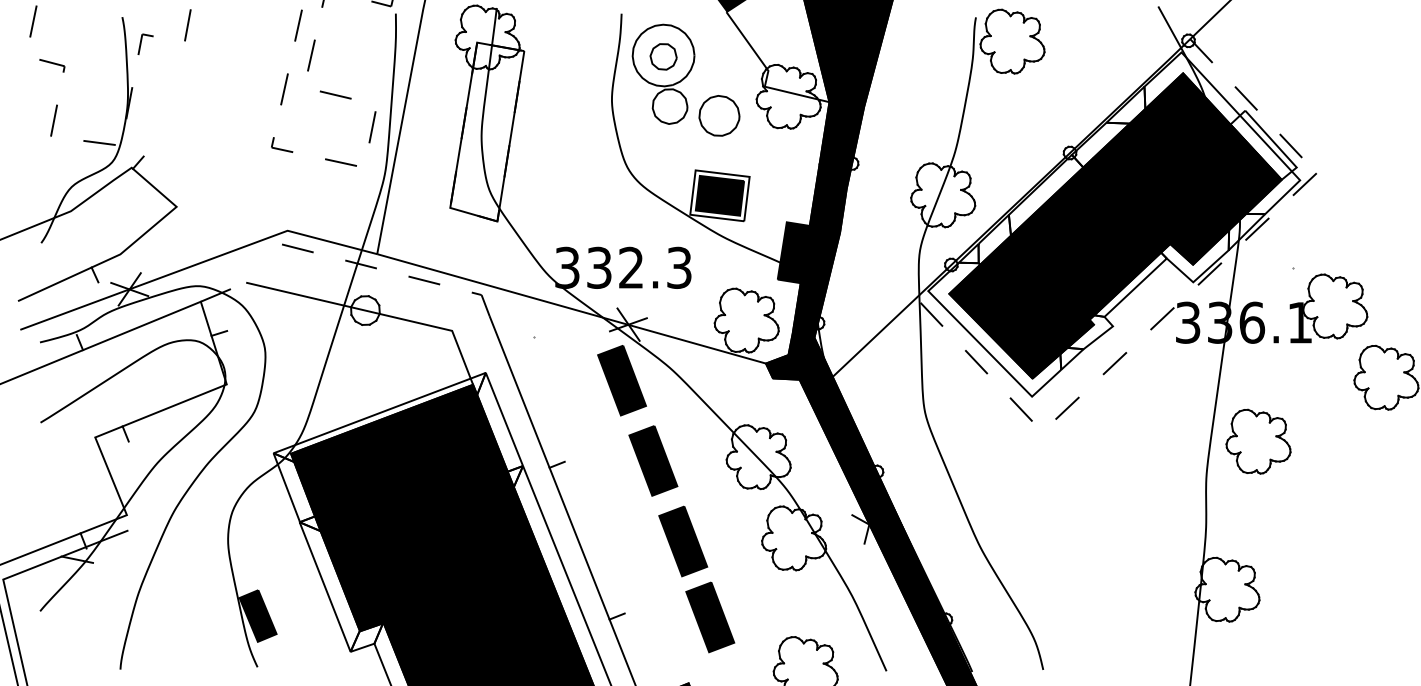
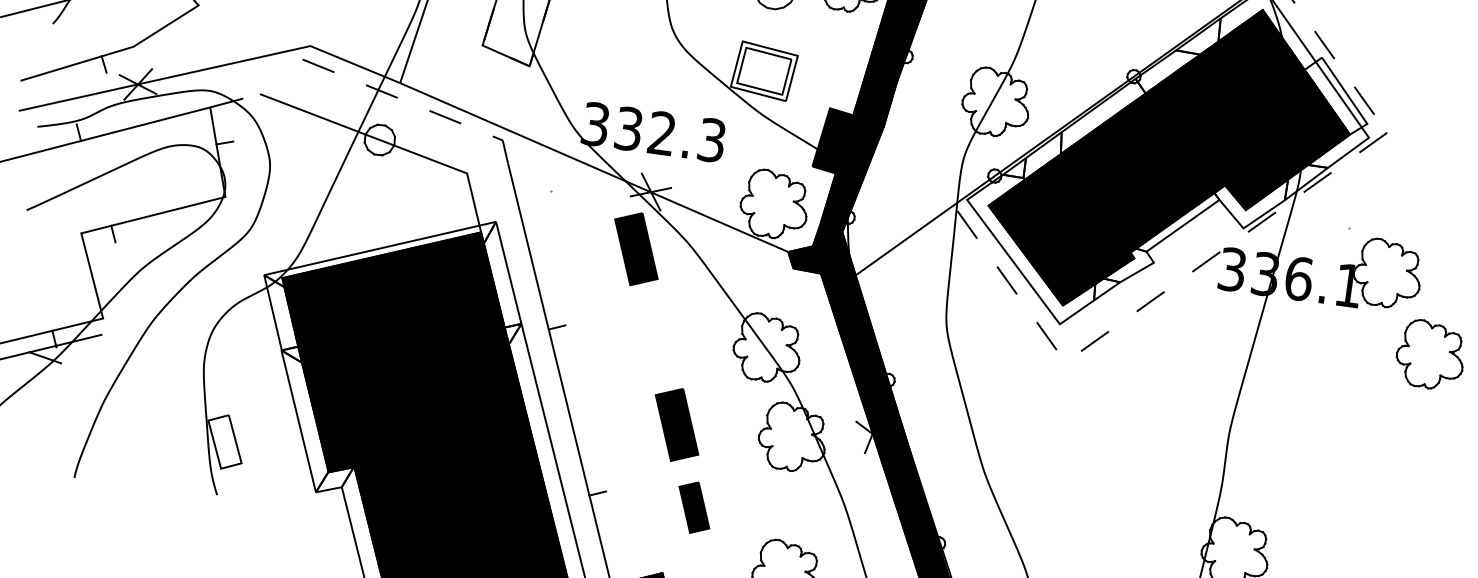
fill: (719, 195) -> (763, 70), removed
part: (1258, 441) -> (1288, 403), removed
part: (653, 460) -> (657, 336), removed
fill: (257, 615) -> (224, 441), removed
part: (710, 617) -> (694, 507), size x0.7

